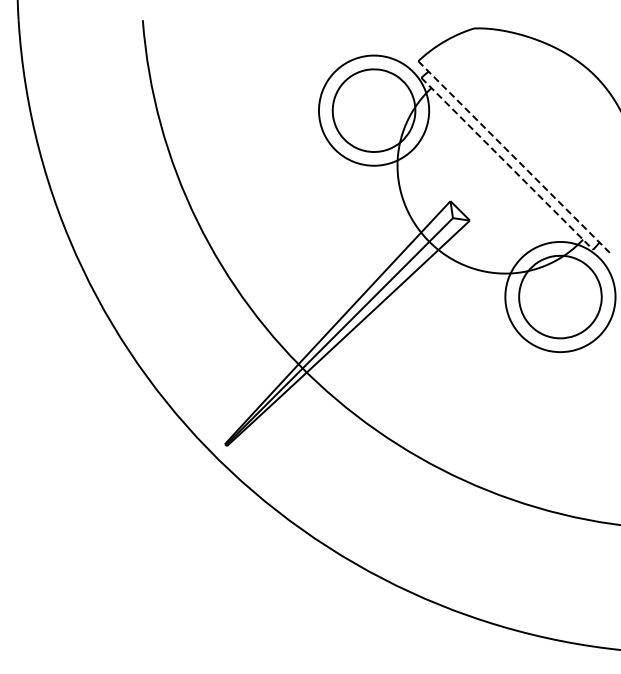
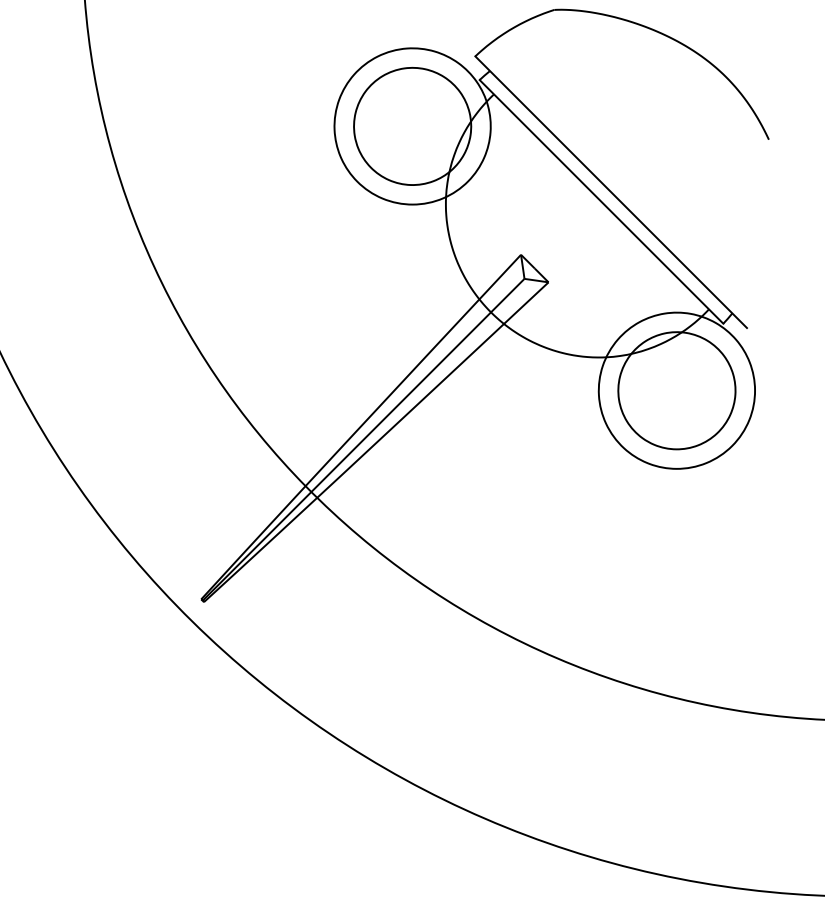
line: (514, 157) -> (611, 192), dashed -> solid
line: (507, 164) -> (601, 202), dashed -> solid

